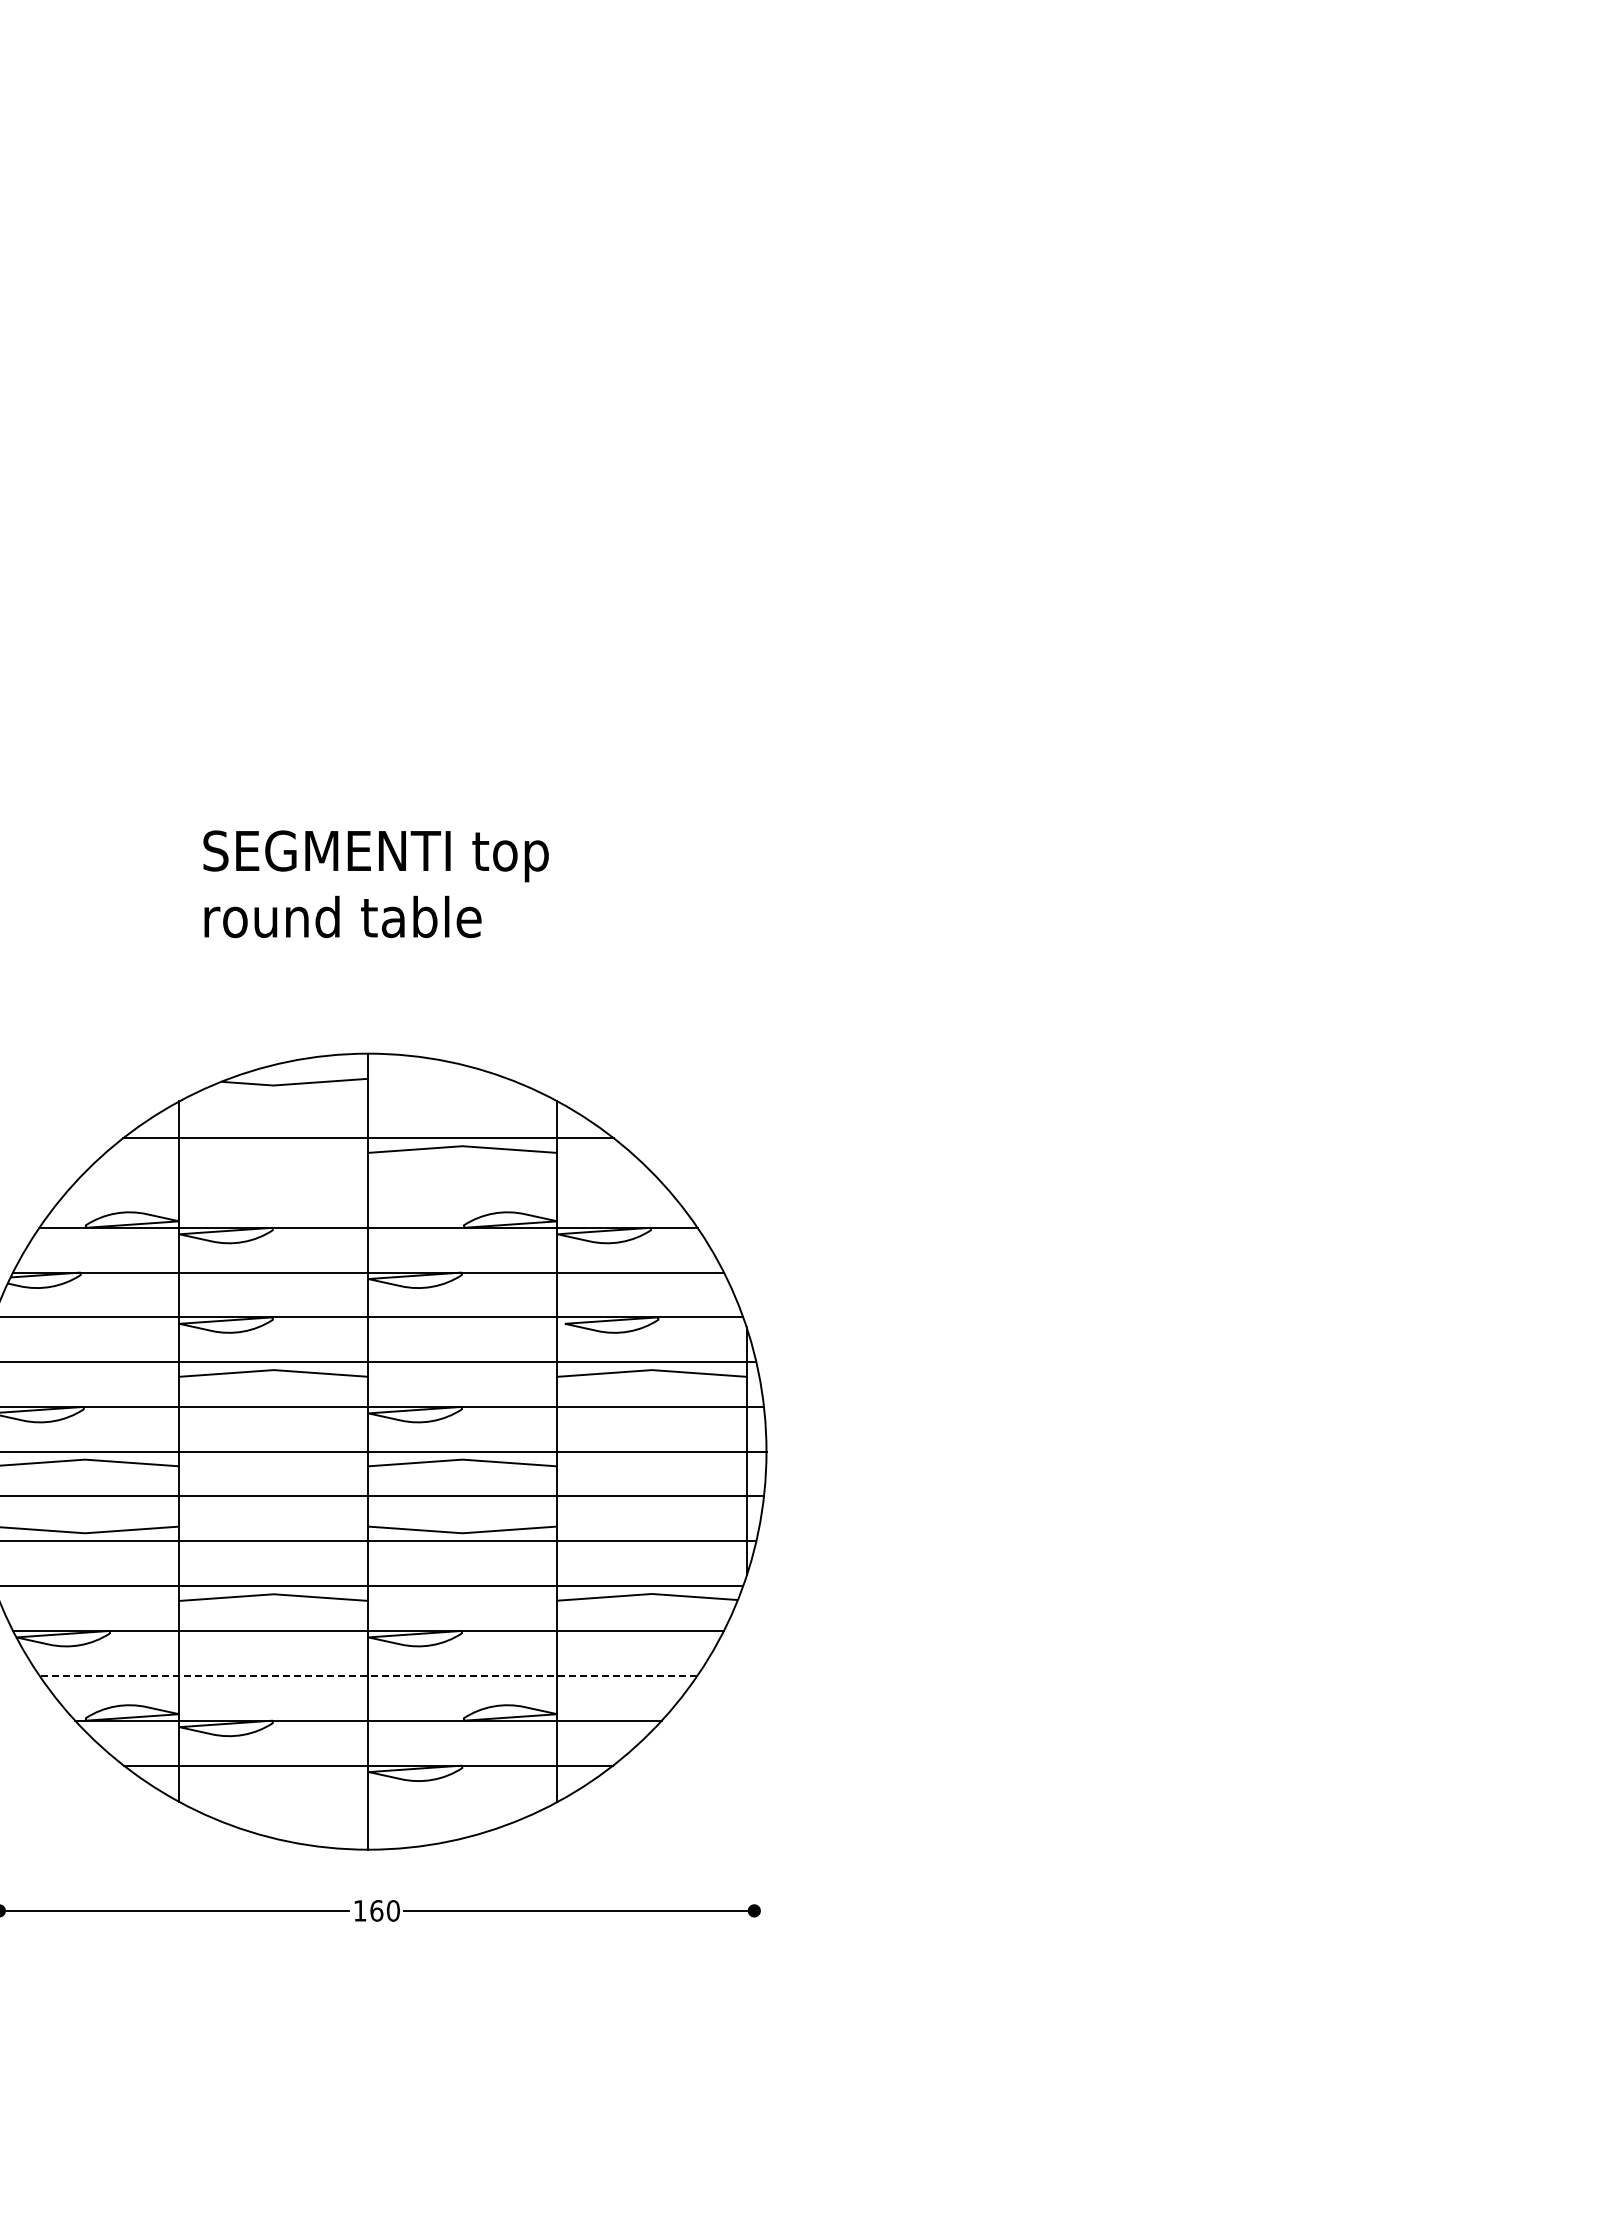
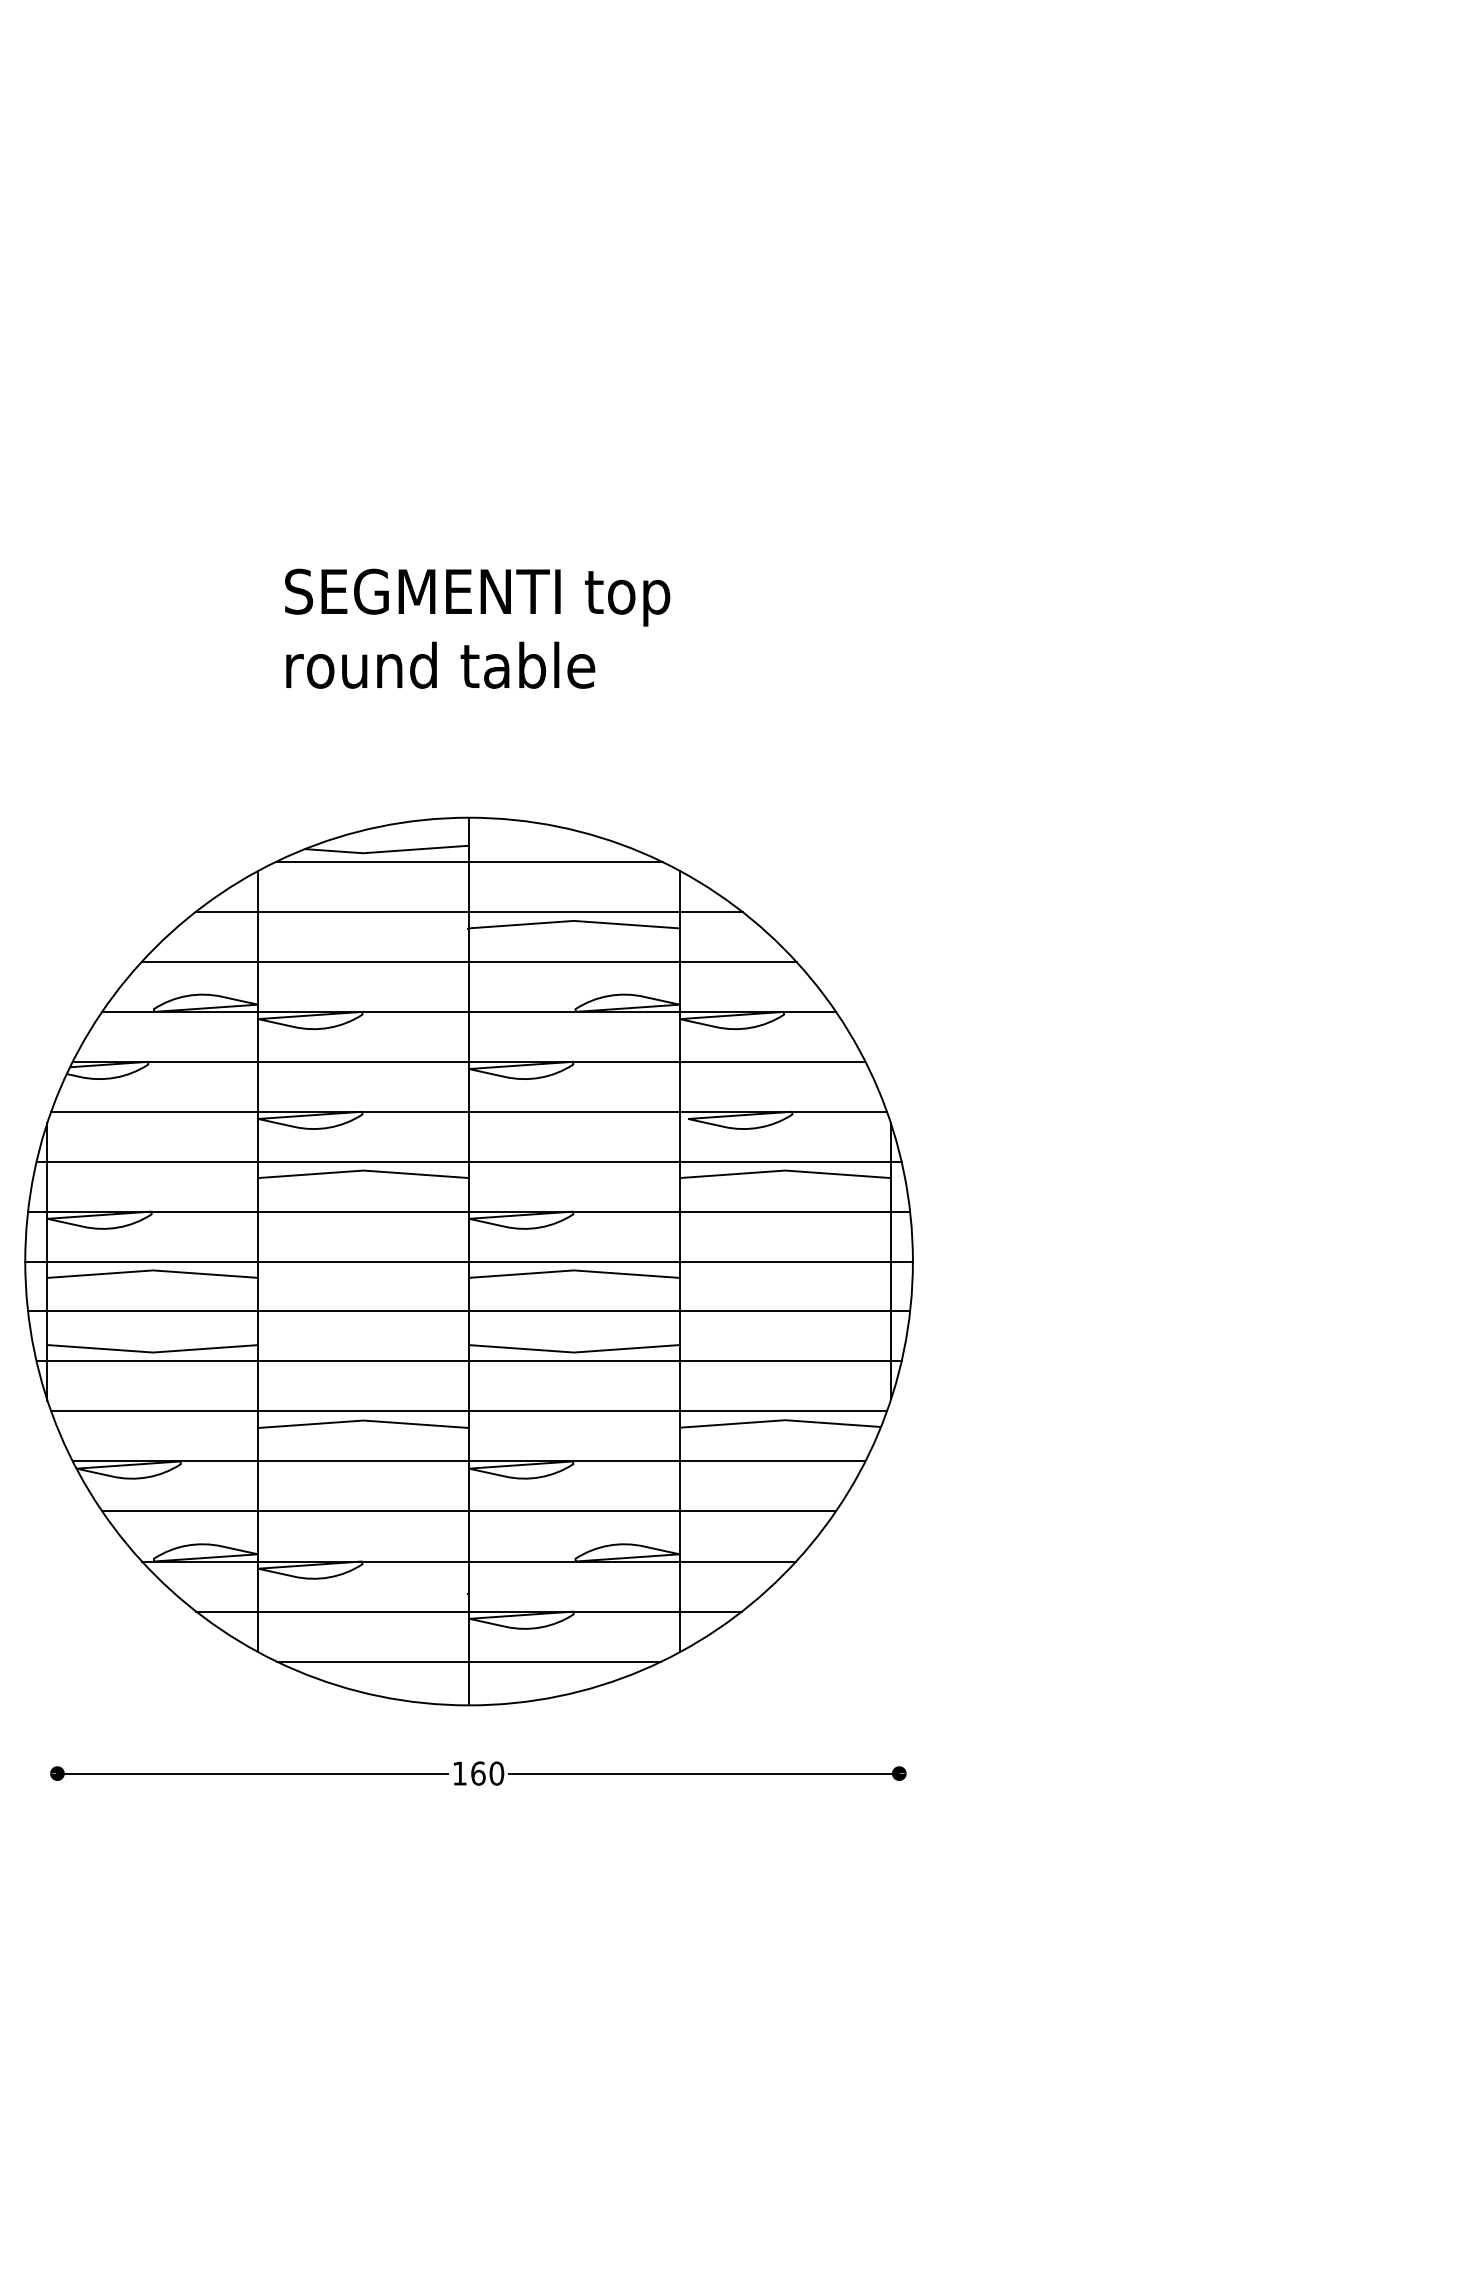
line: (367, 1093) -> (467, 862), added
line: (368, 1183) -> (469, 962), added
line: (367, 1675) -> (467, 1511), dashed -> solid
line: (368, 1810) -> (469, 1661), added

